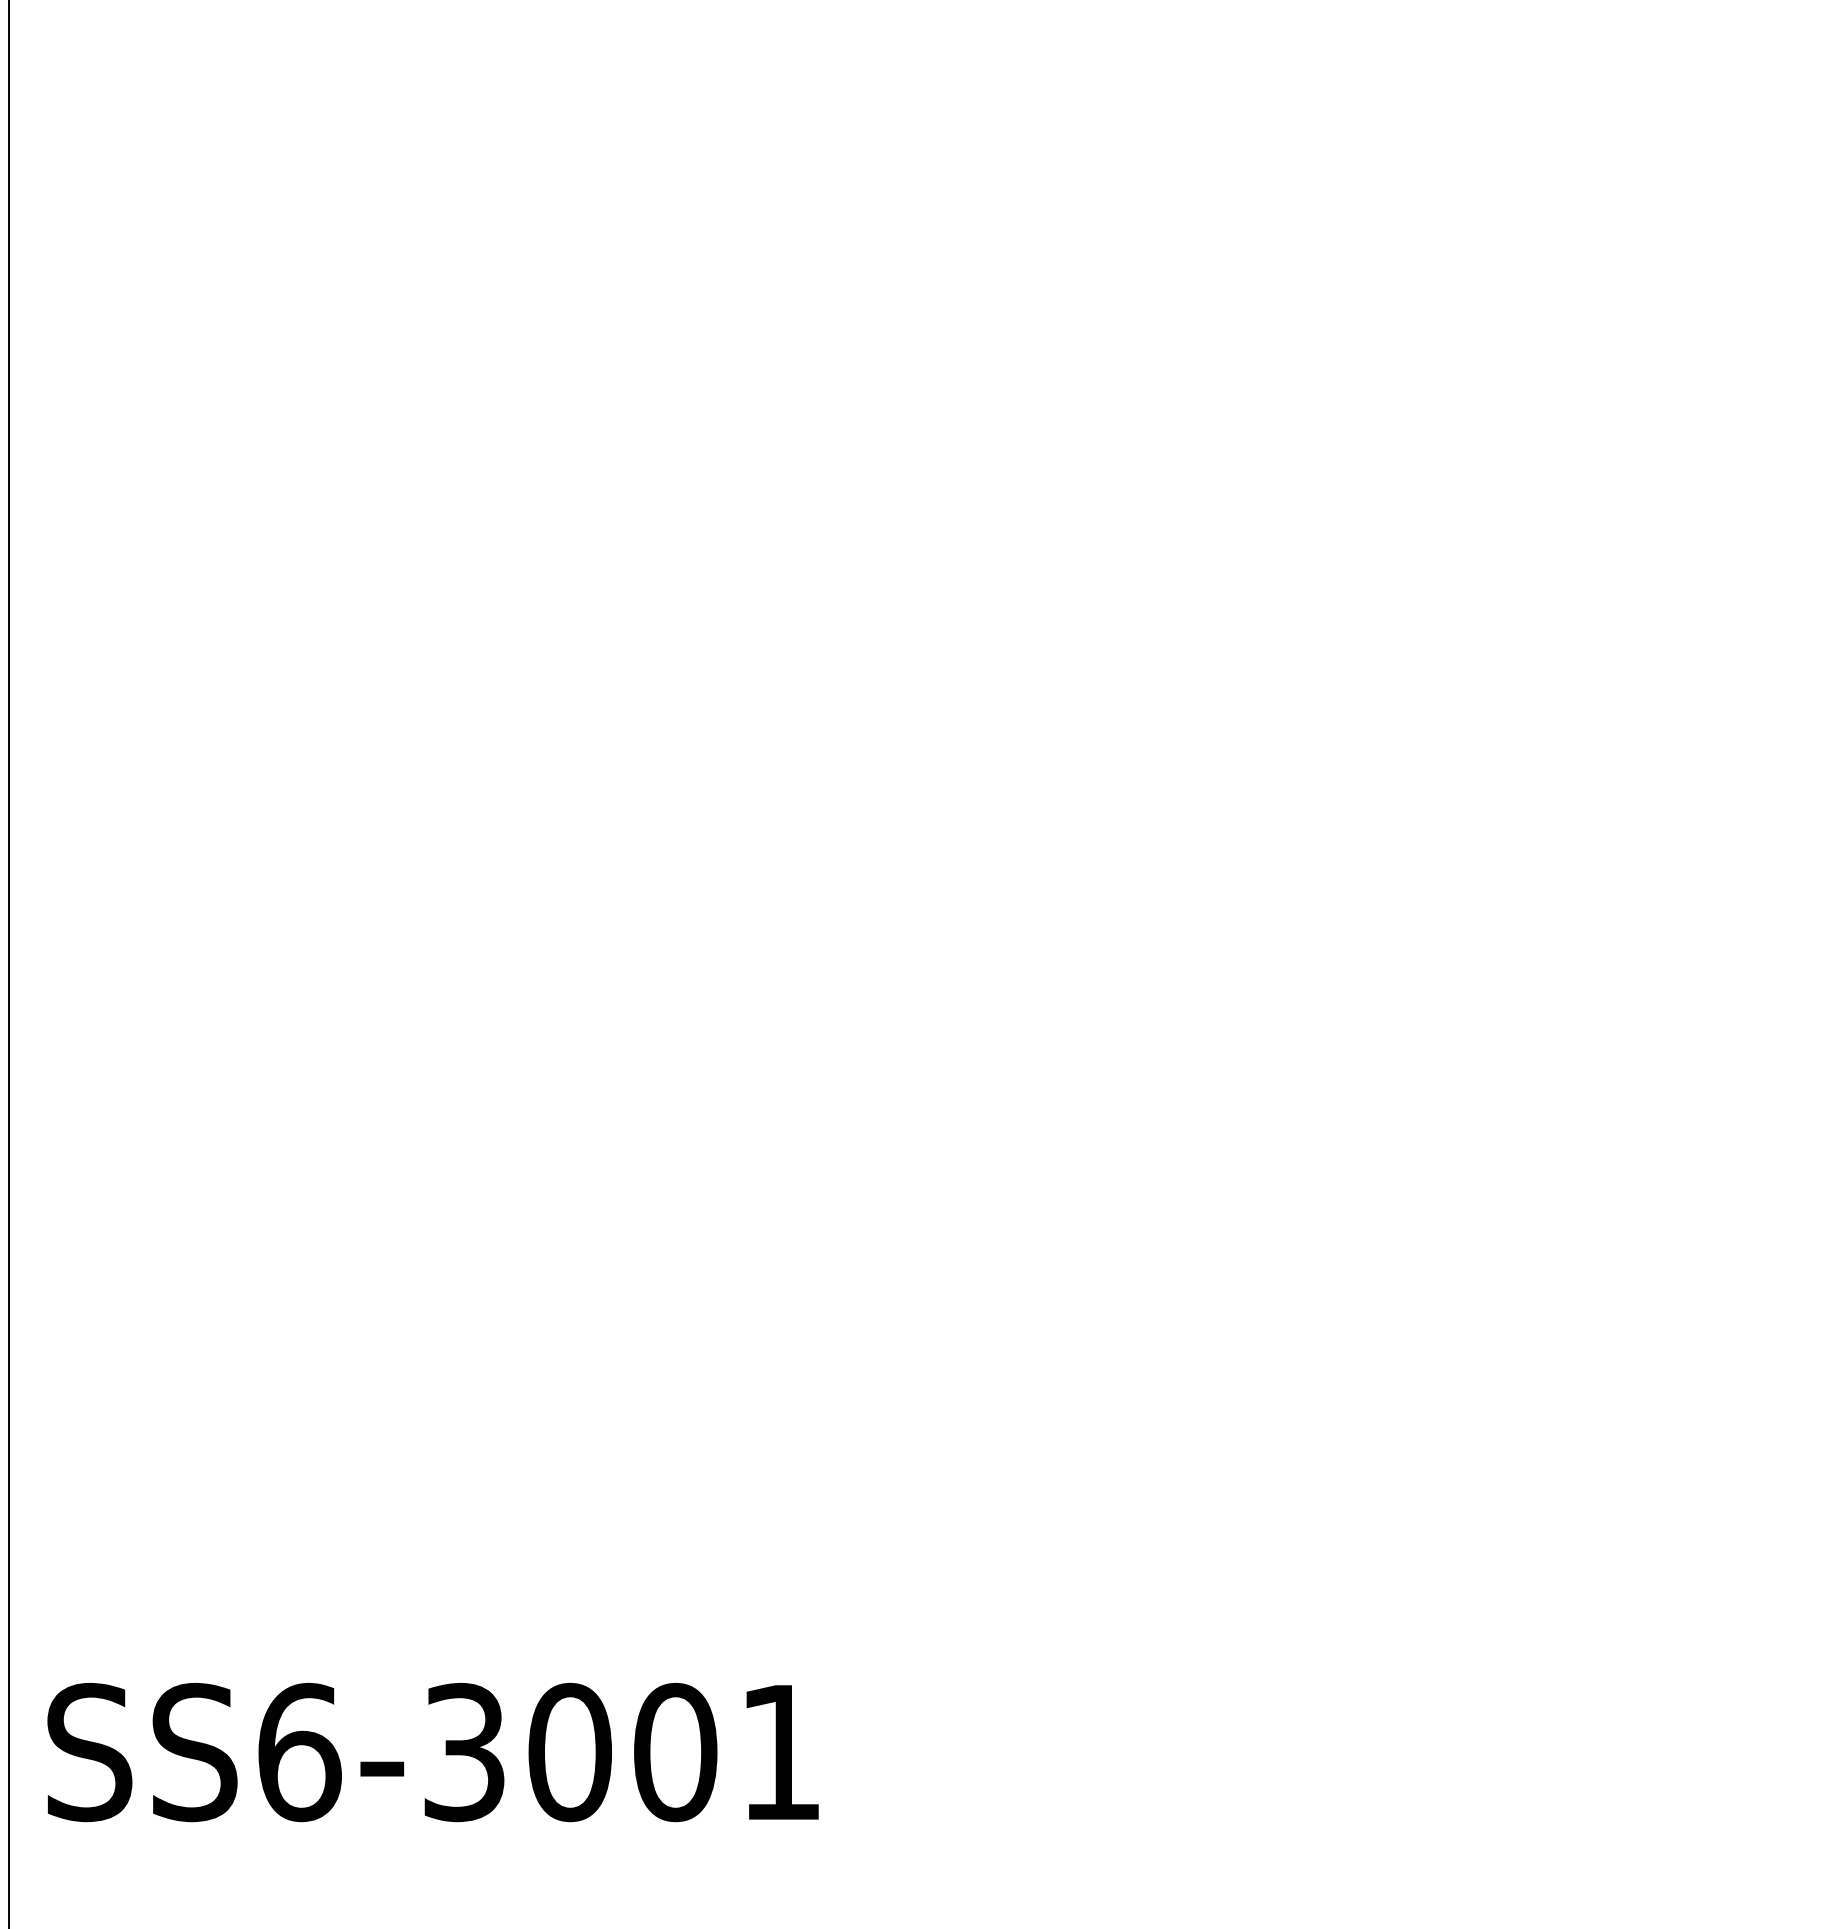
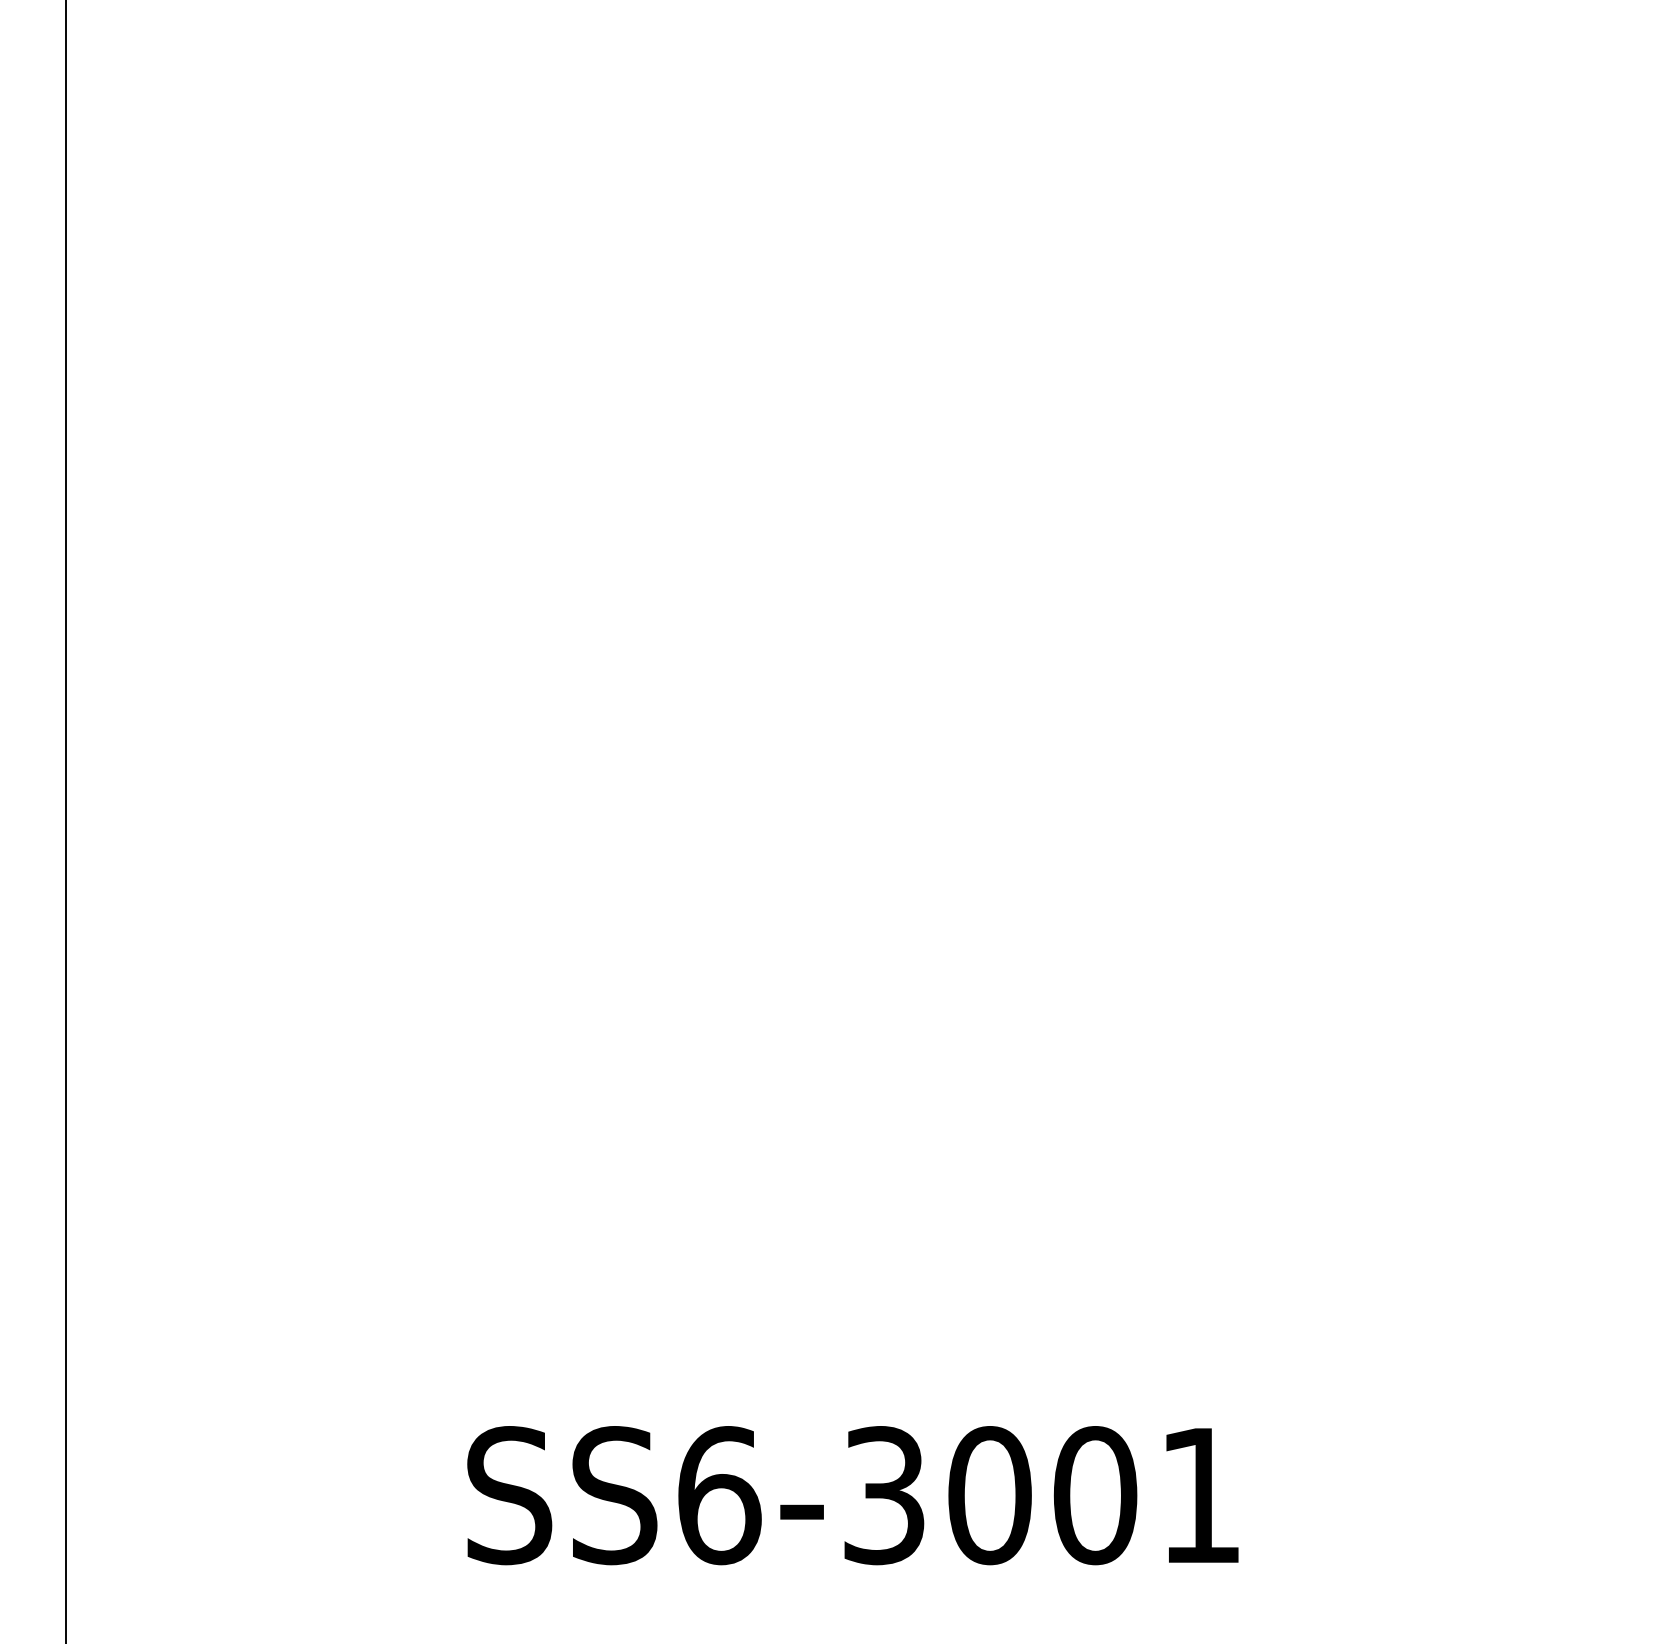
text: (432, 1752) -> (852, 1495), moved

